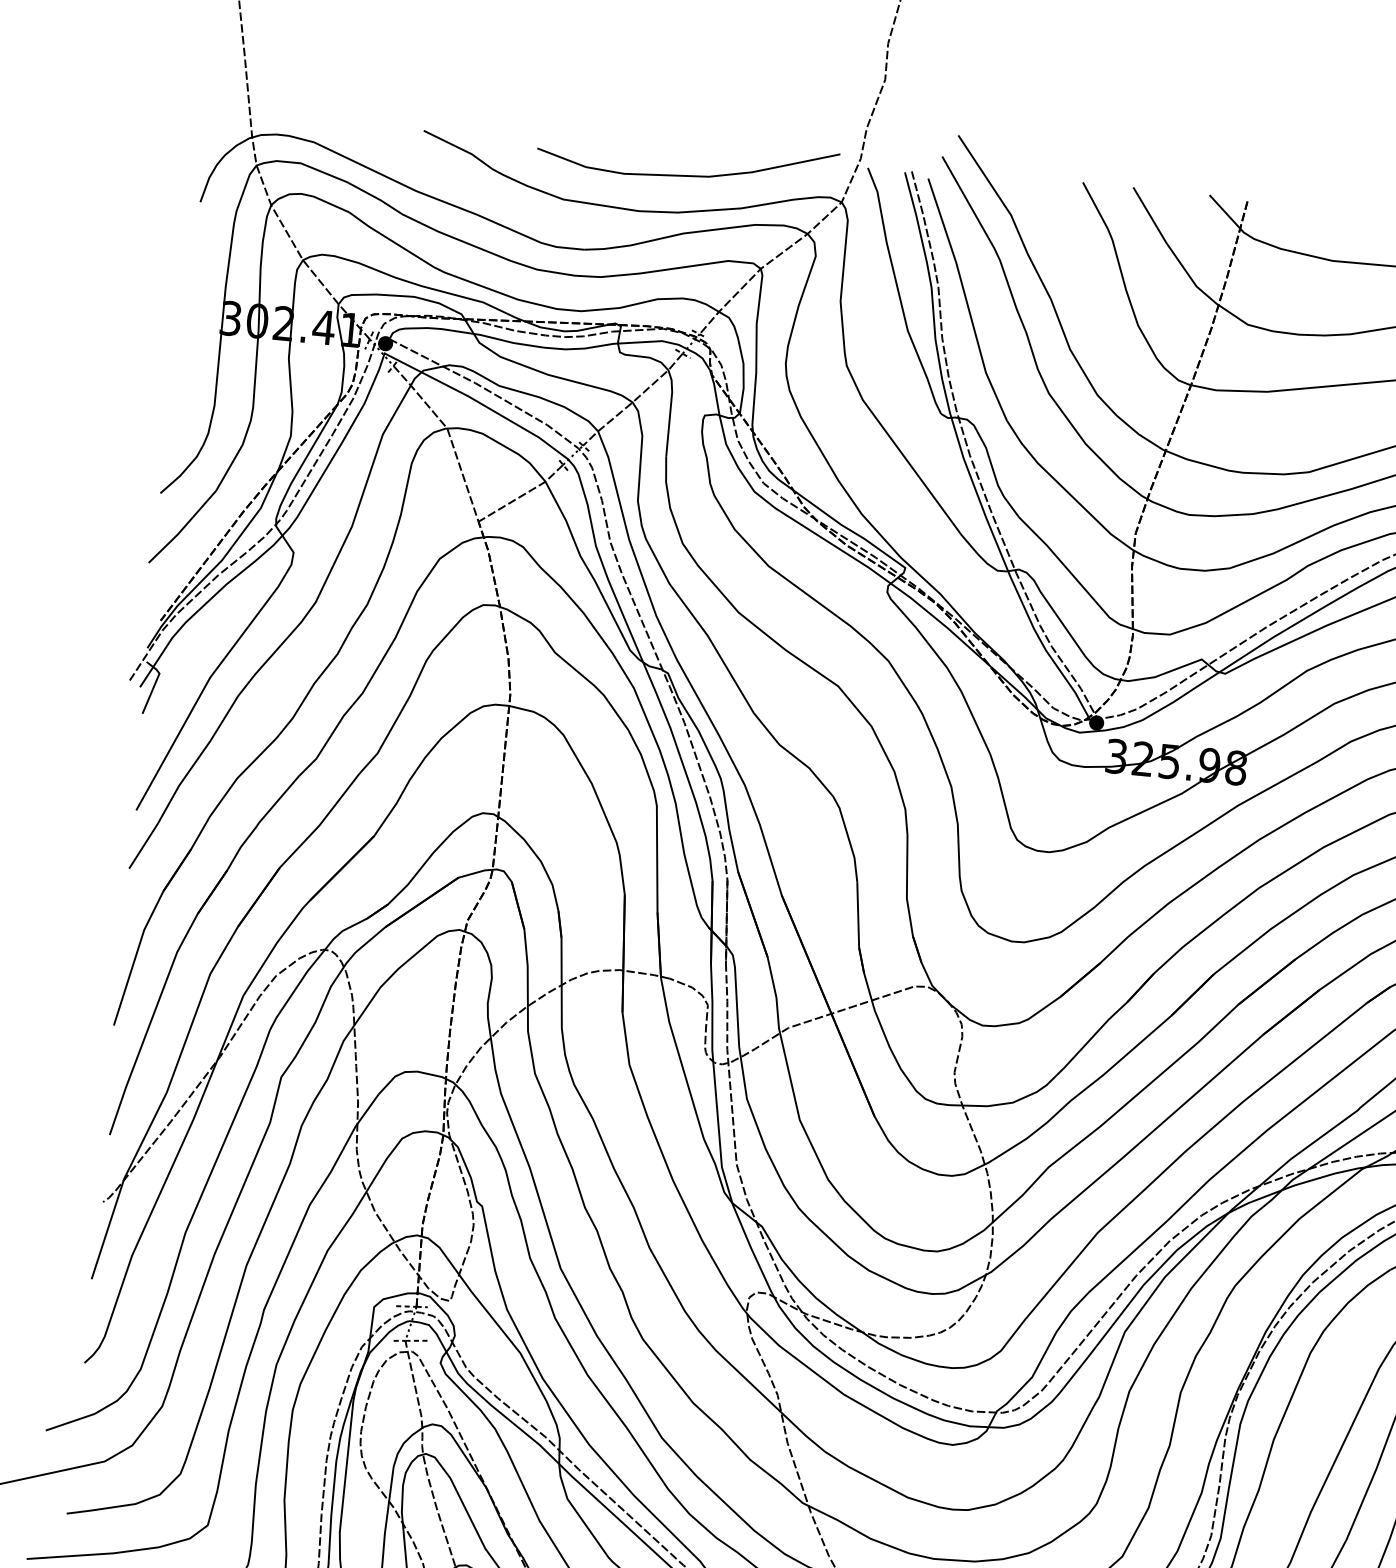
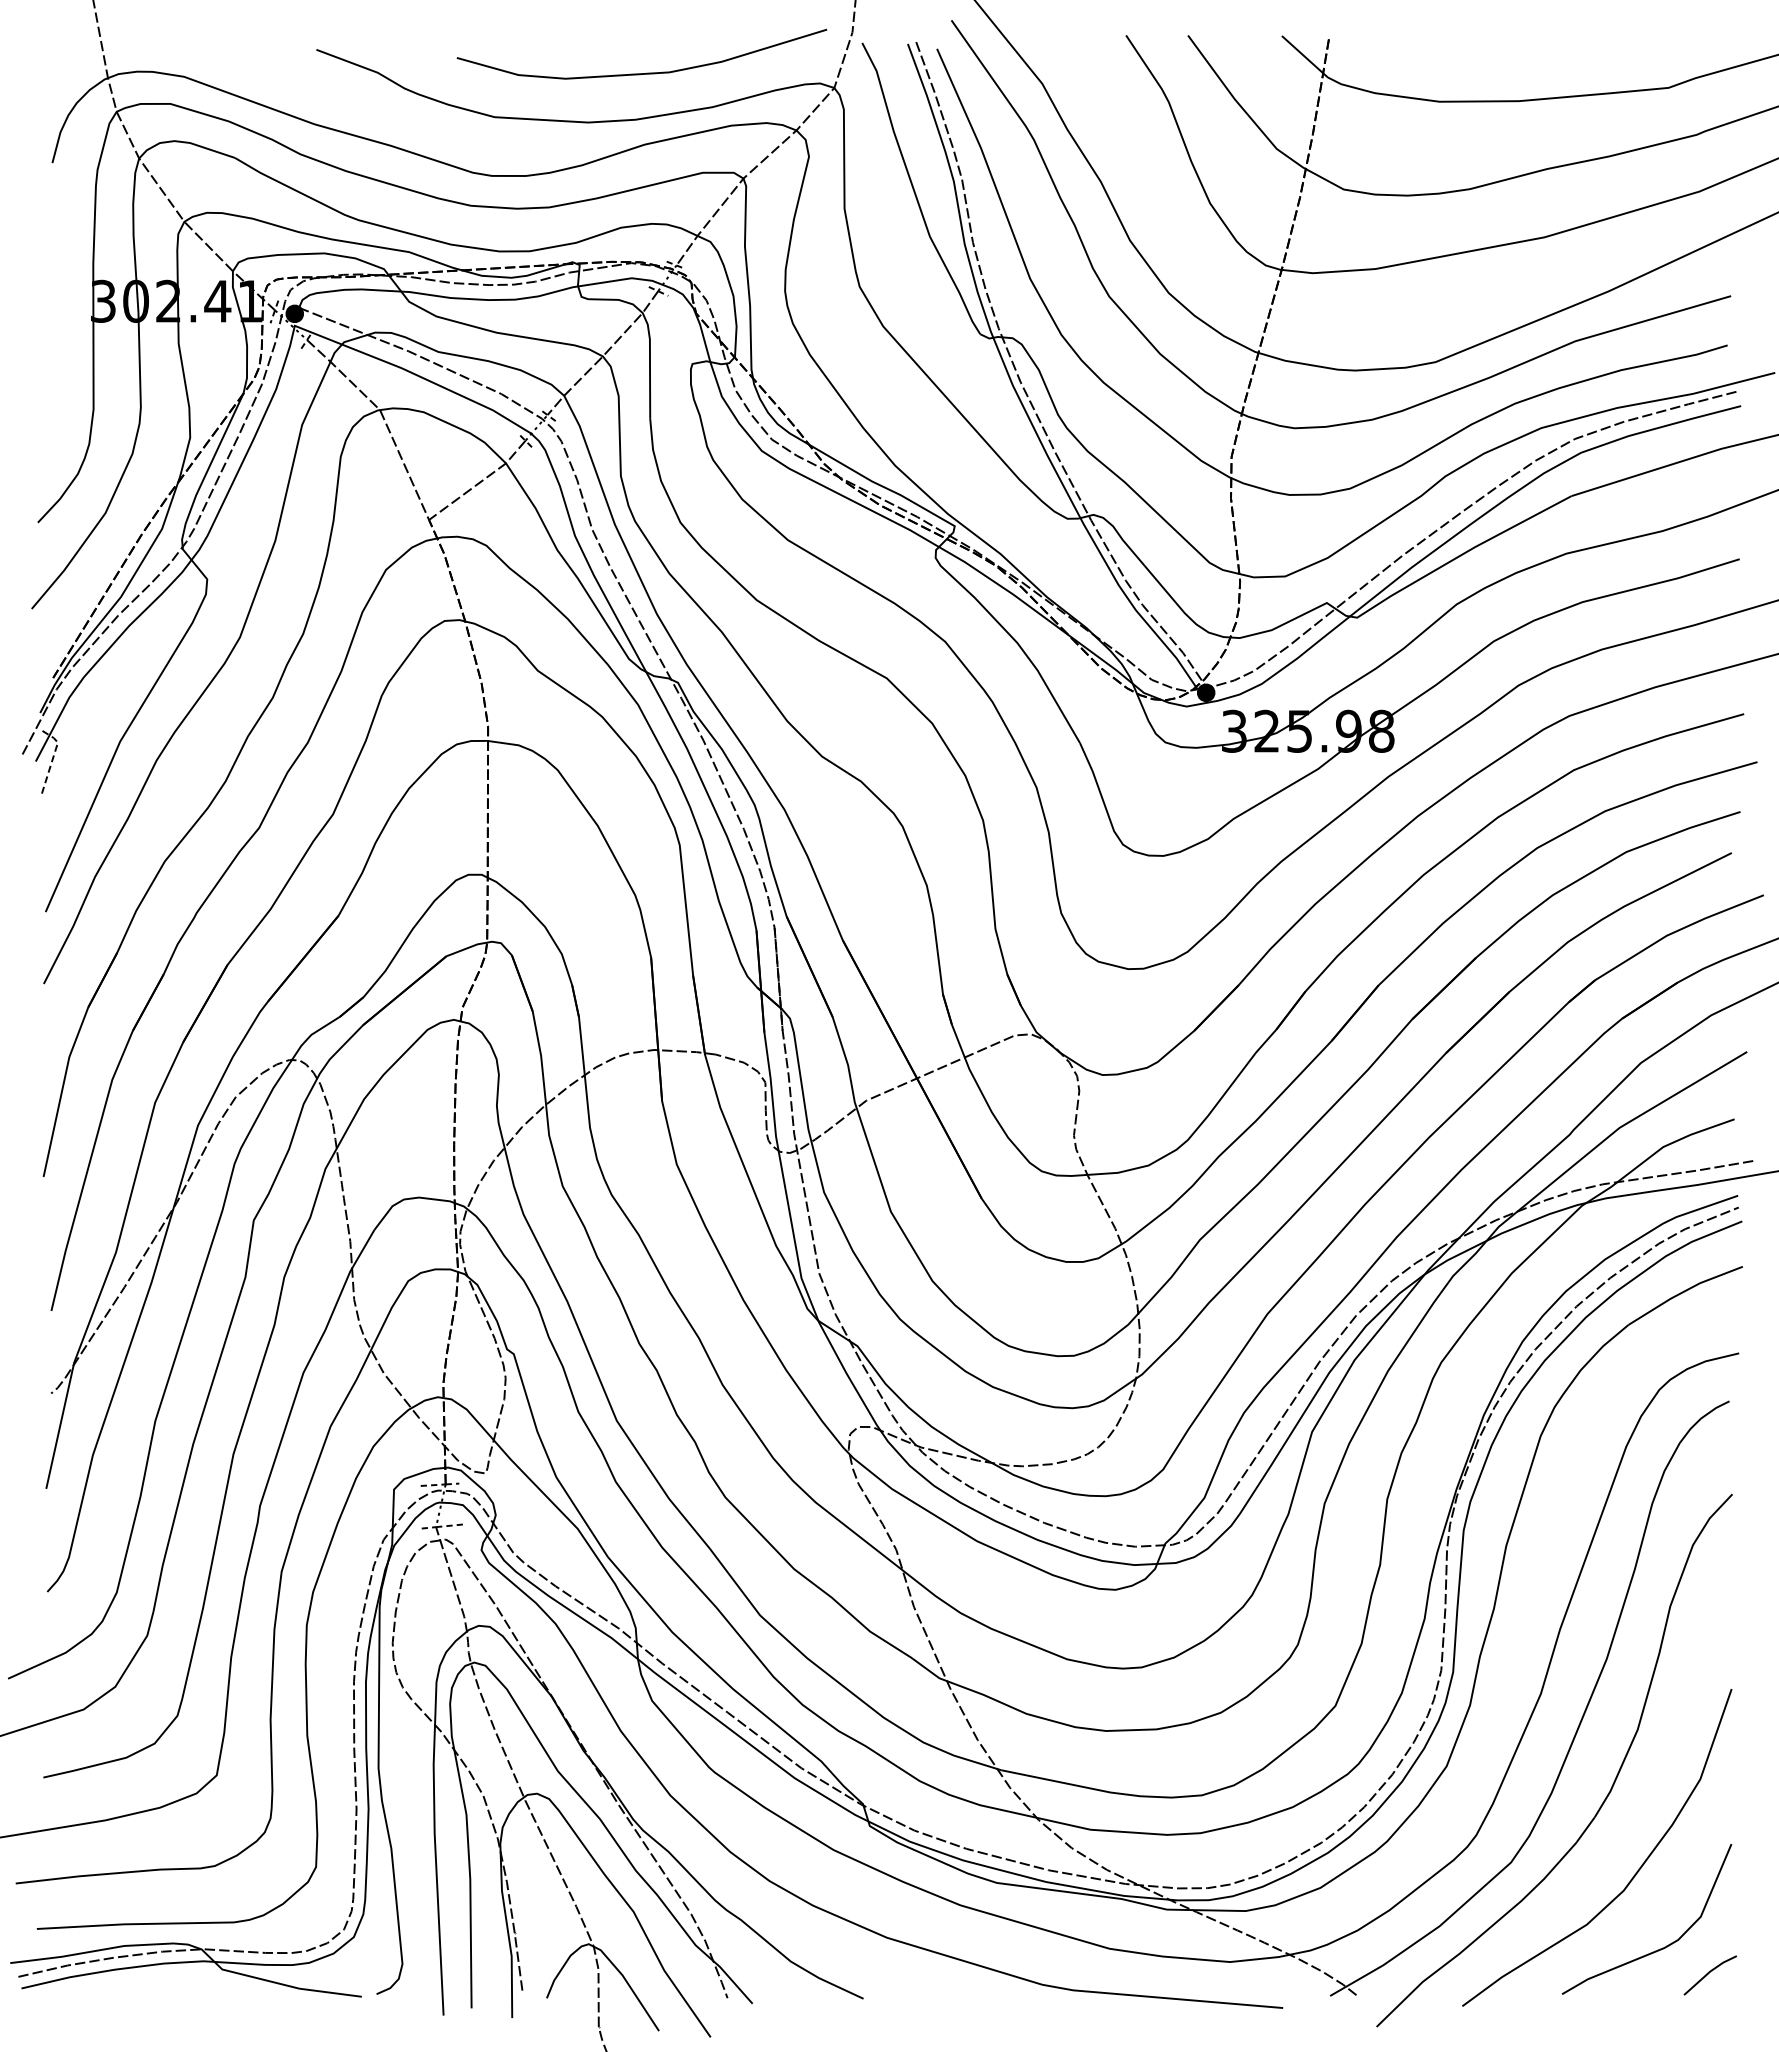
line: (154, 683) -> (53, 755), solid -> dashed

